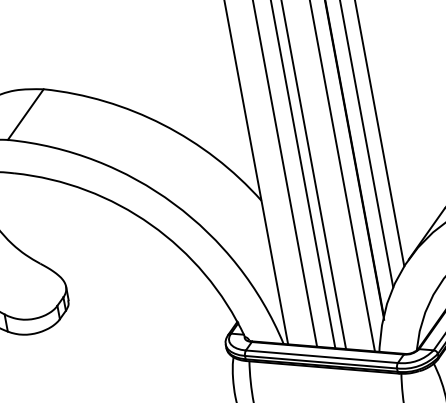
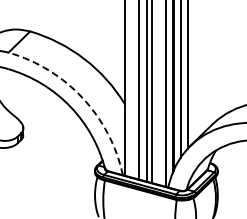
arc: (173, 204) -> (82, 98), solid -> dashed

